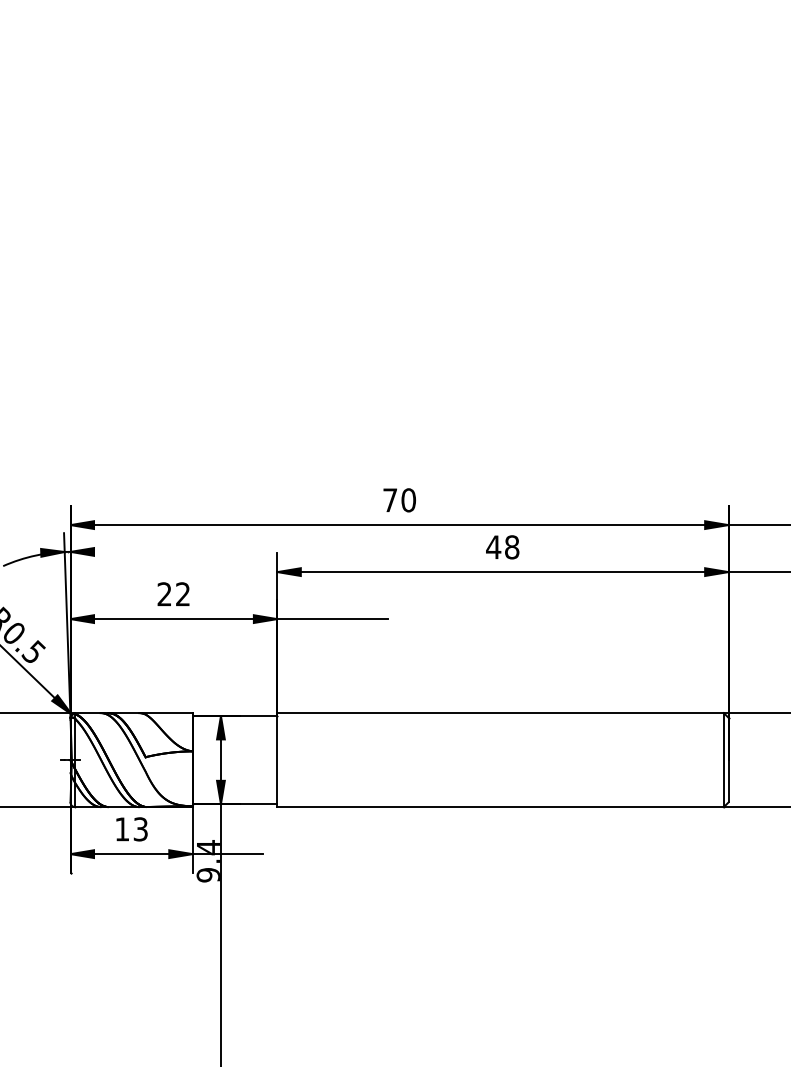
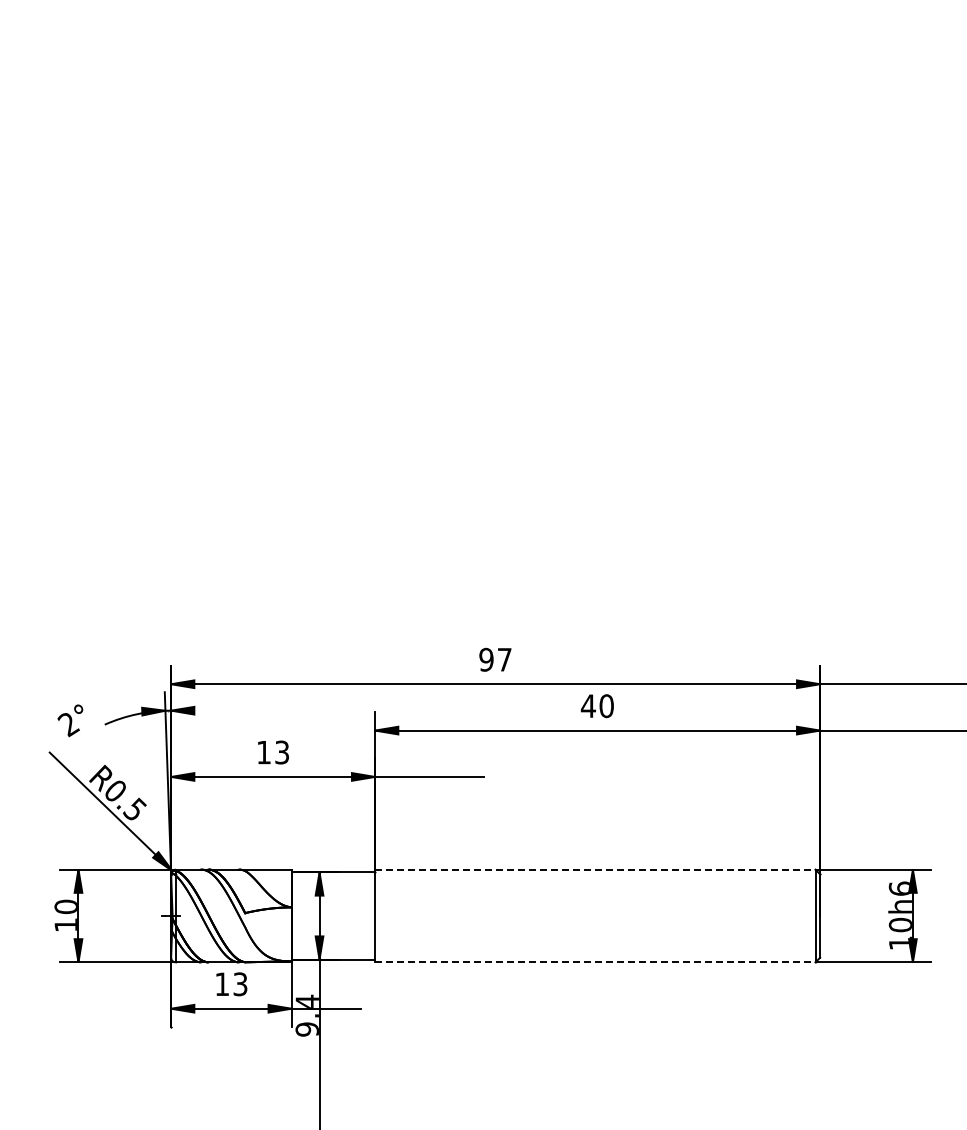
text: (399, 500) -> (495, 659), 70 -> 97
text: (511, 546) -> (606, 705), 48 -> 40
text: (173, 594) -> (272, 752), 22 -> 13
line: (500, 712) -> (595, 869), solid -> dashed
line: (500, 807) -> (595, 962), solid -> dashed

